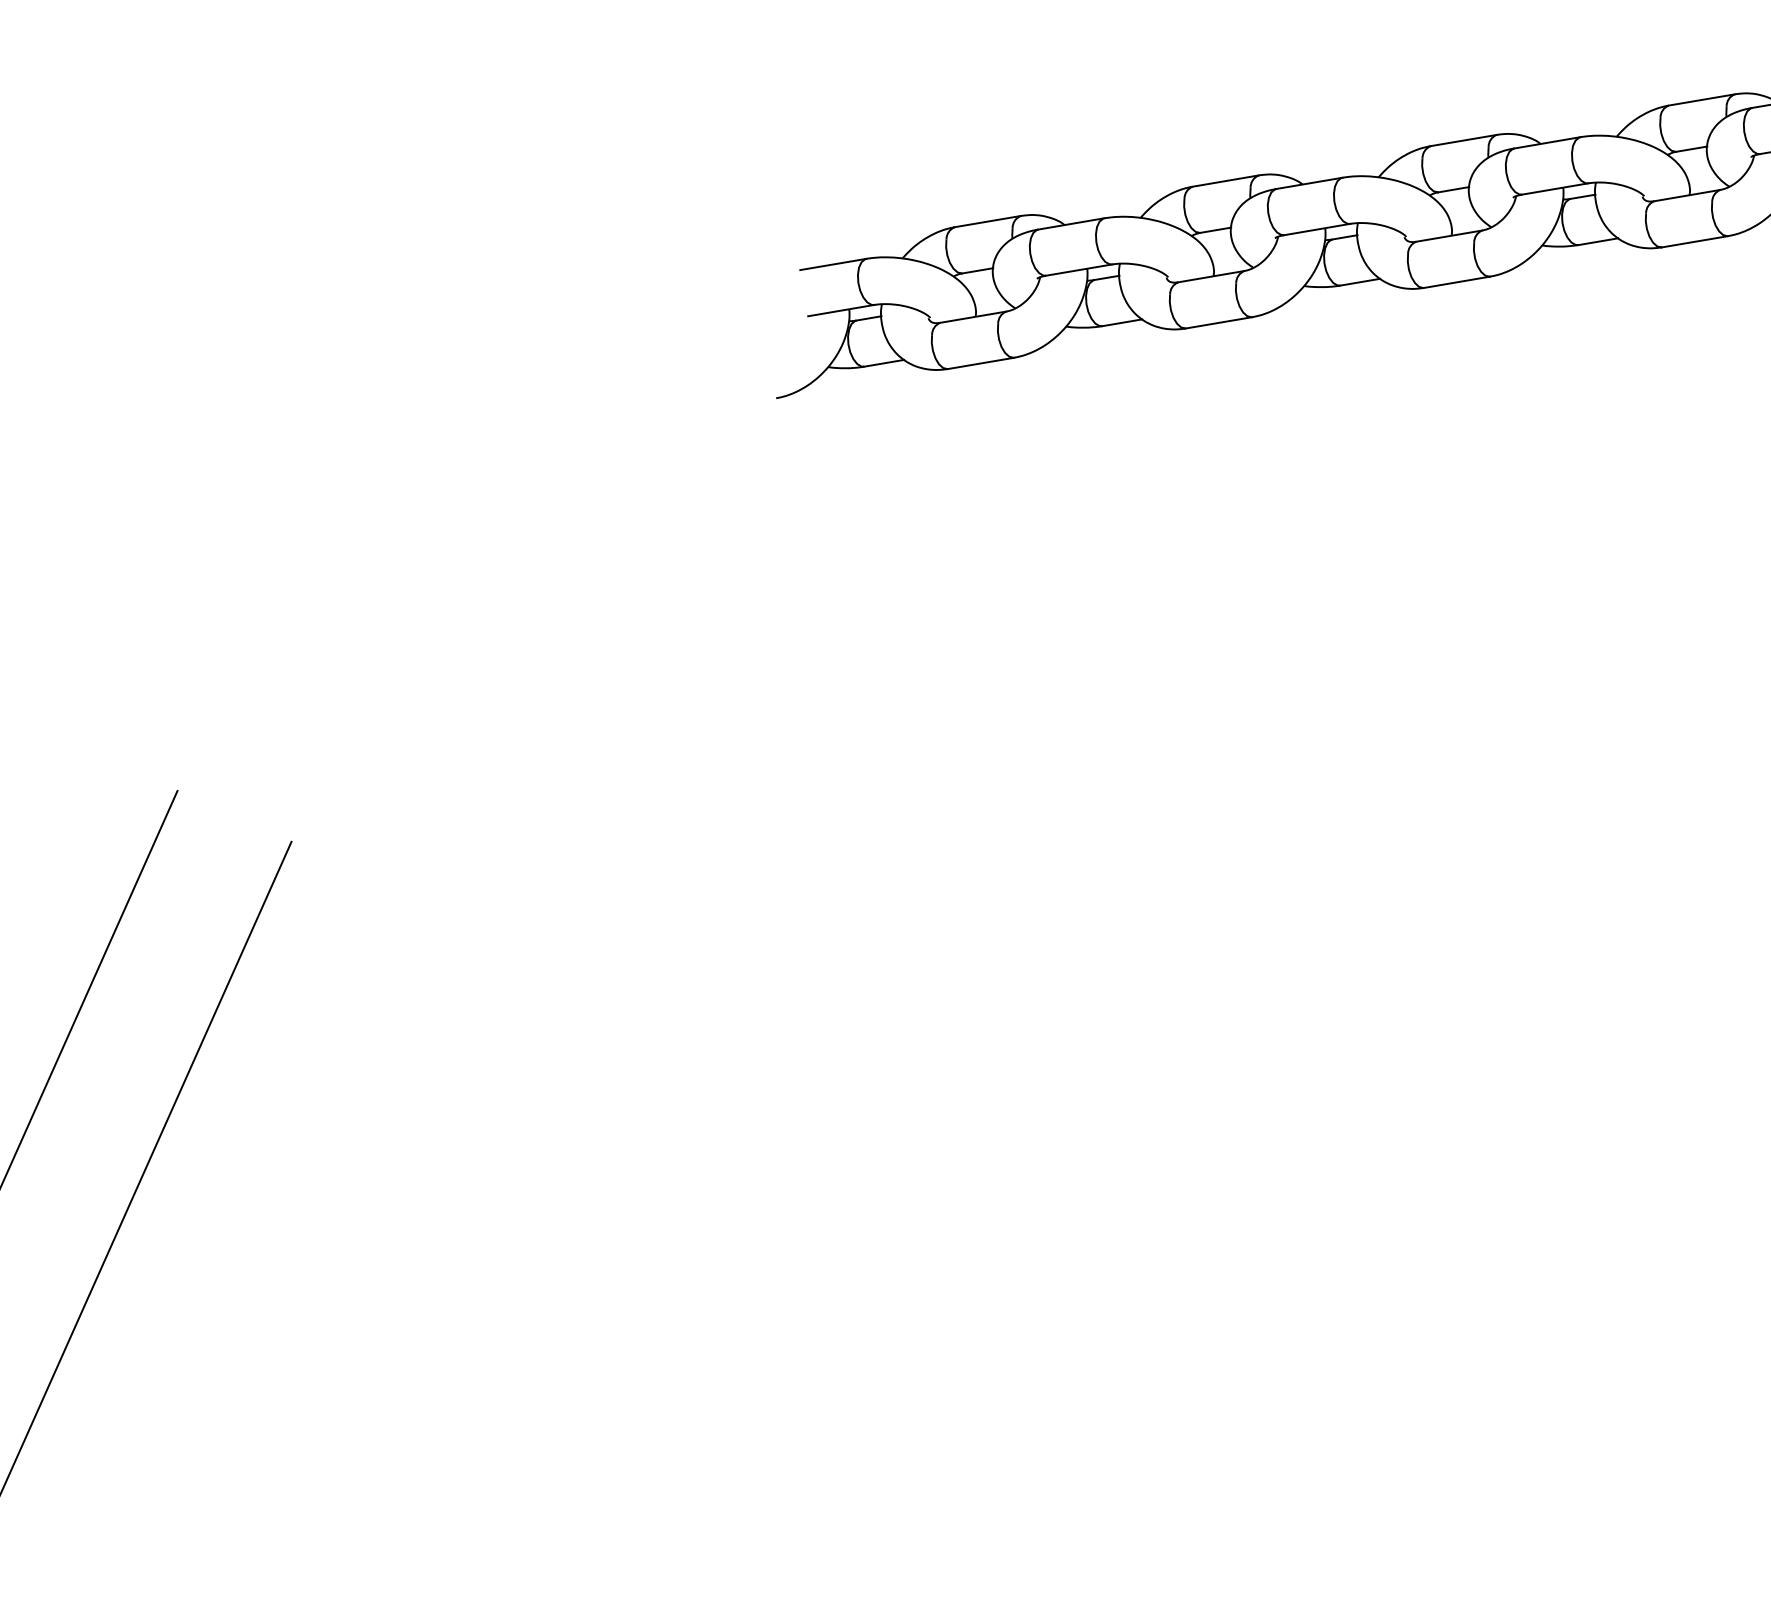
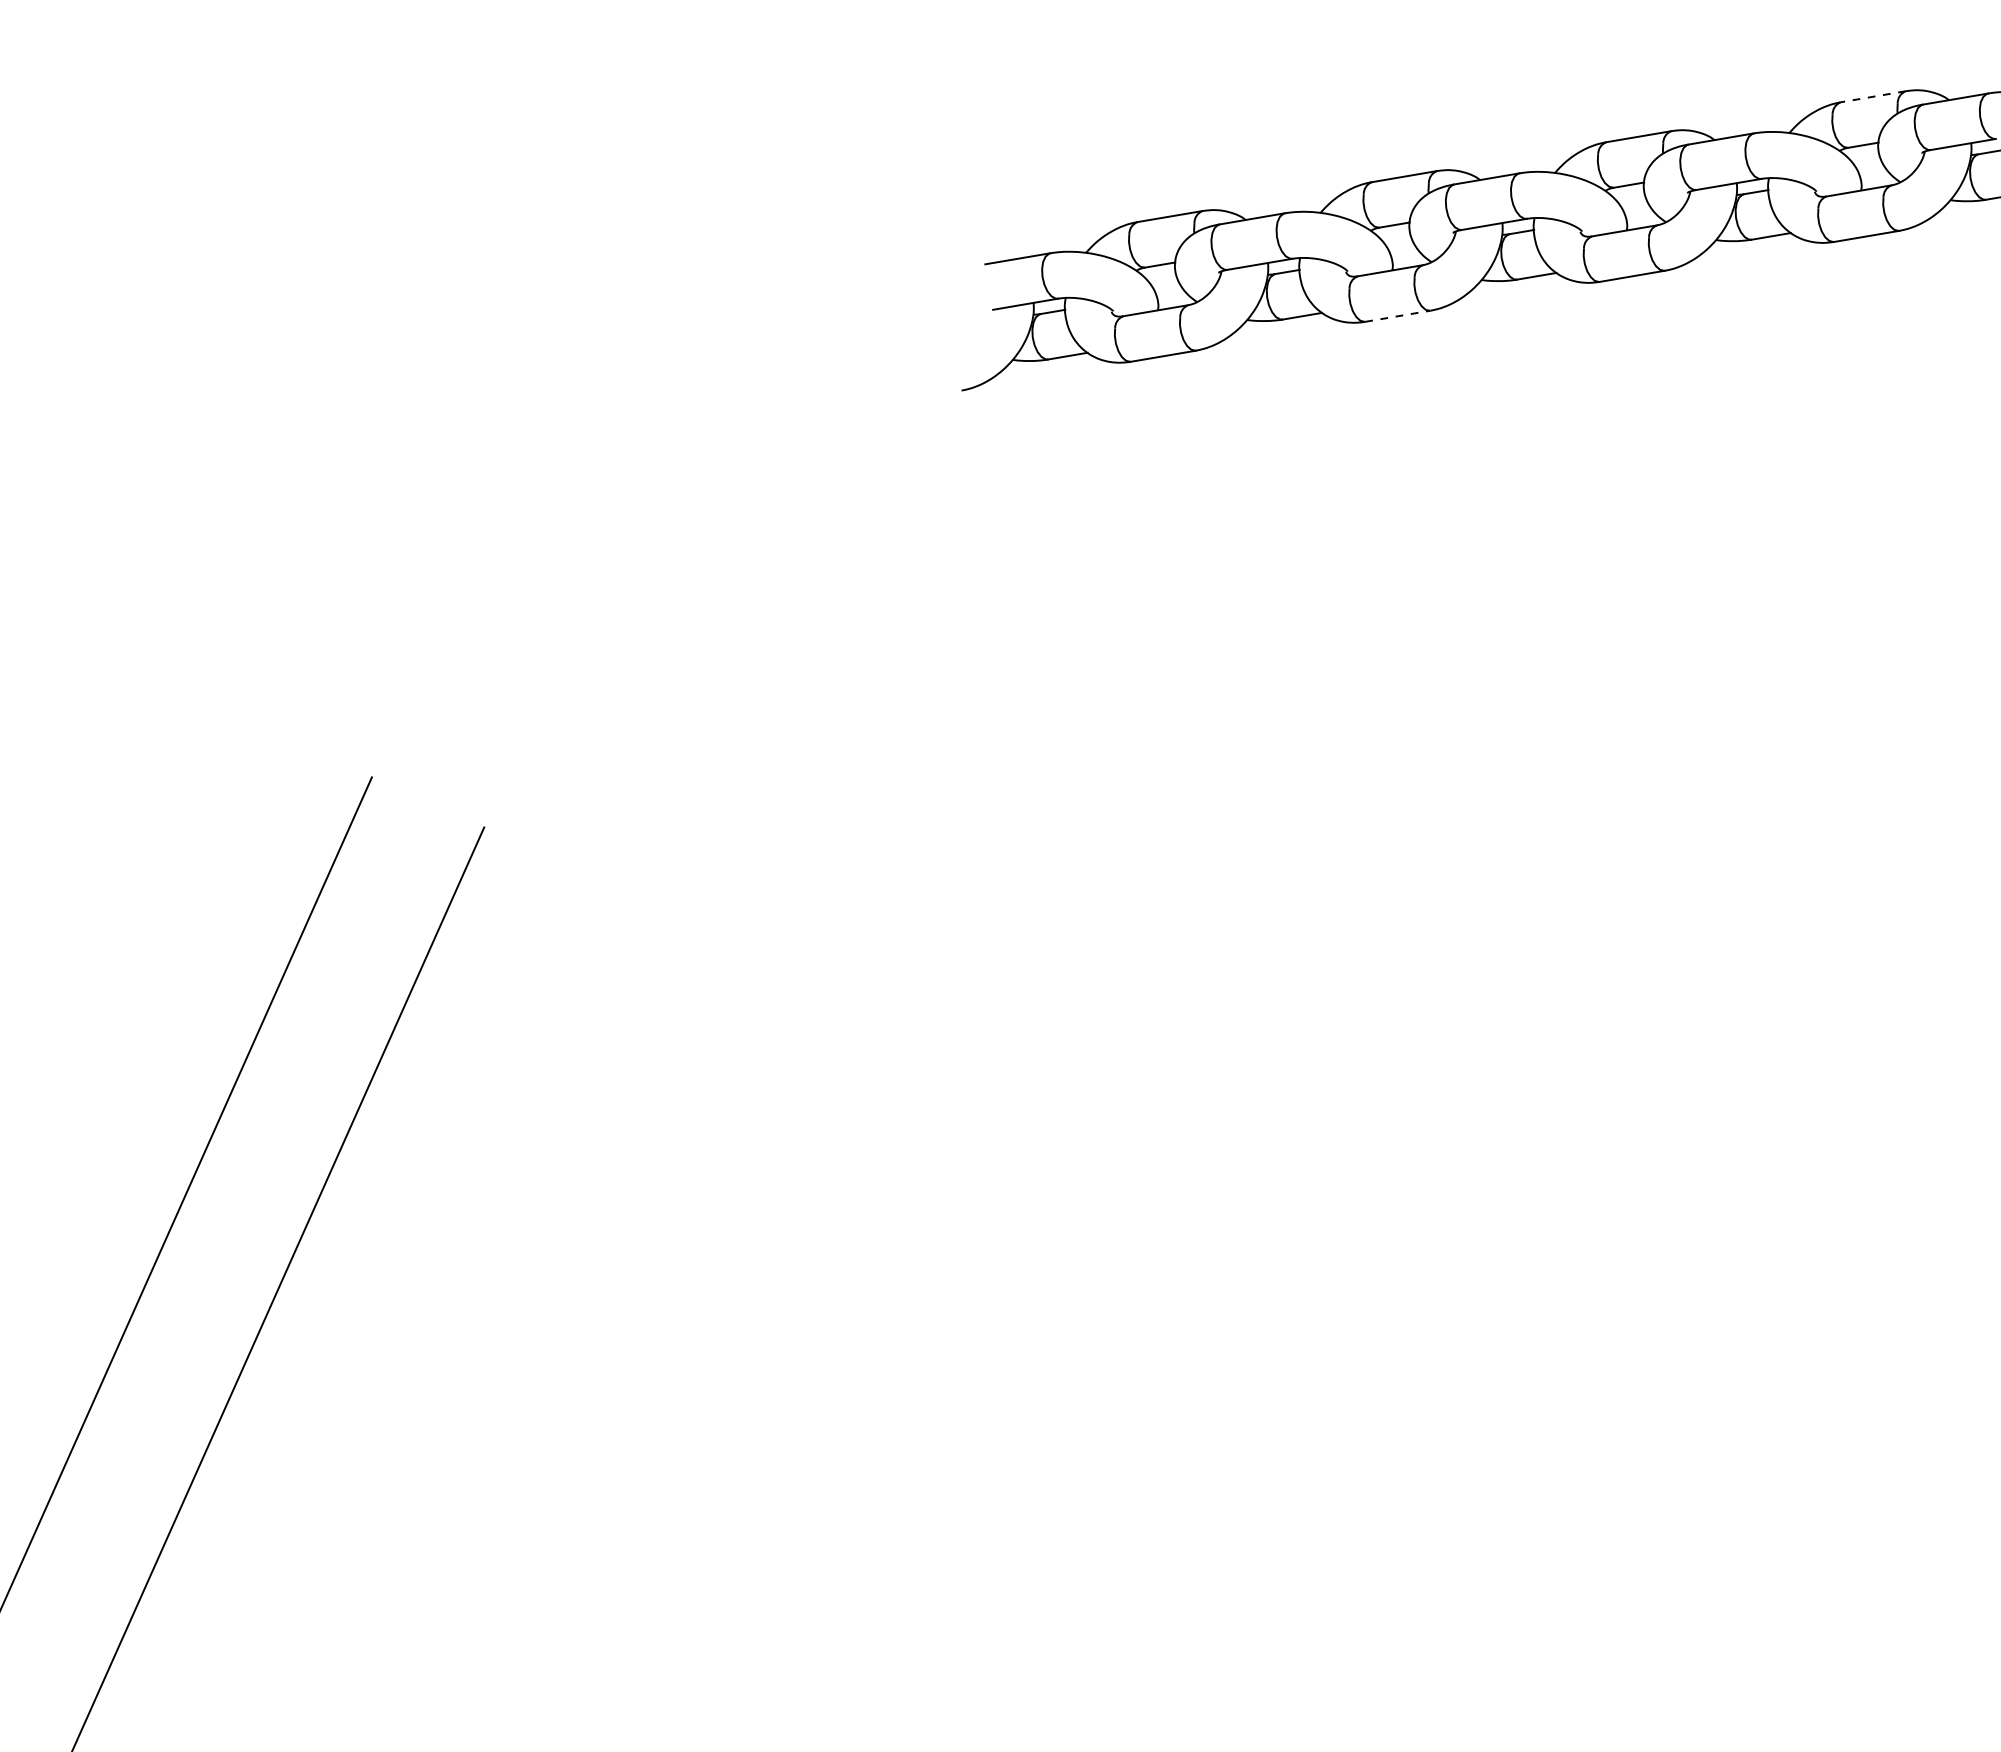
line: (1701, 99) -> (1872, 96), solid -> dashed
line: (1219, 323) -> (1398, 316), solid -> dashed

